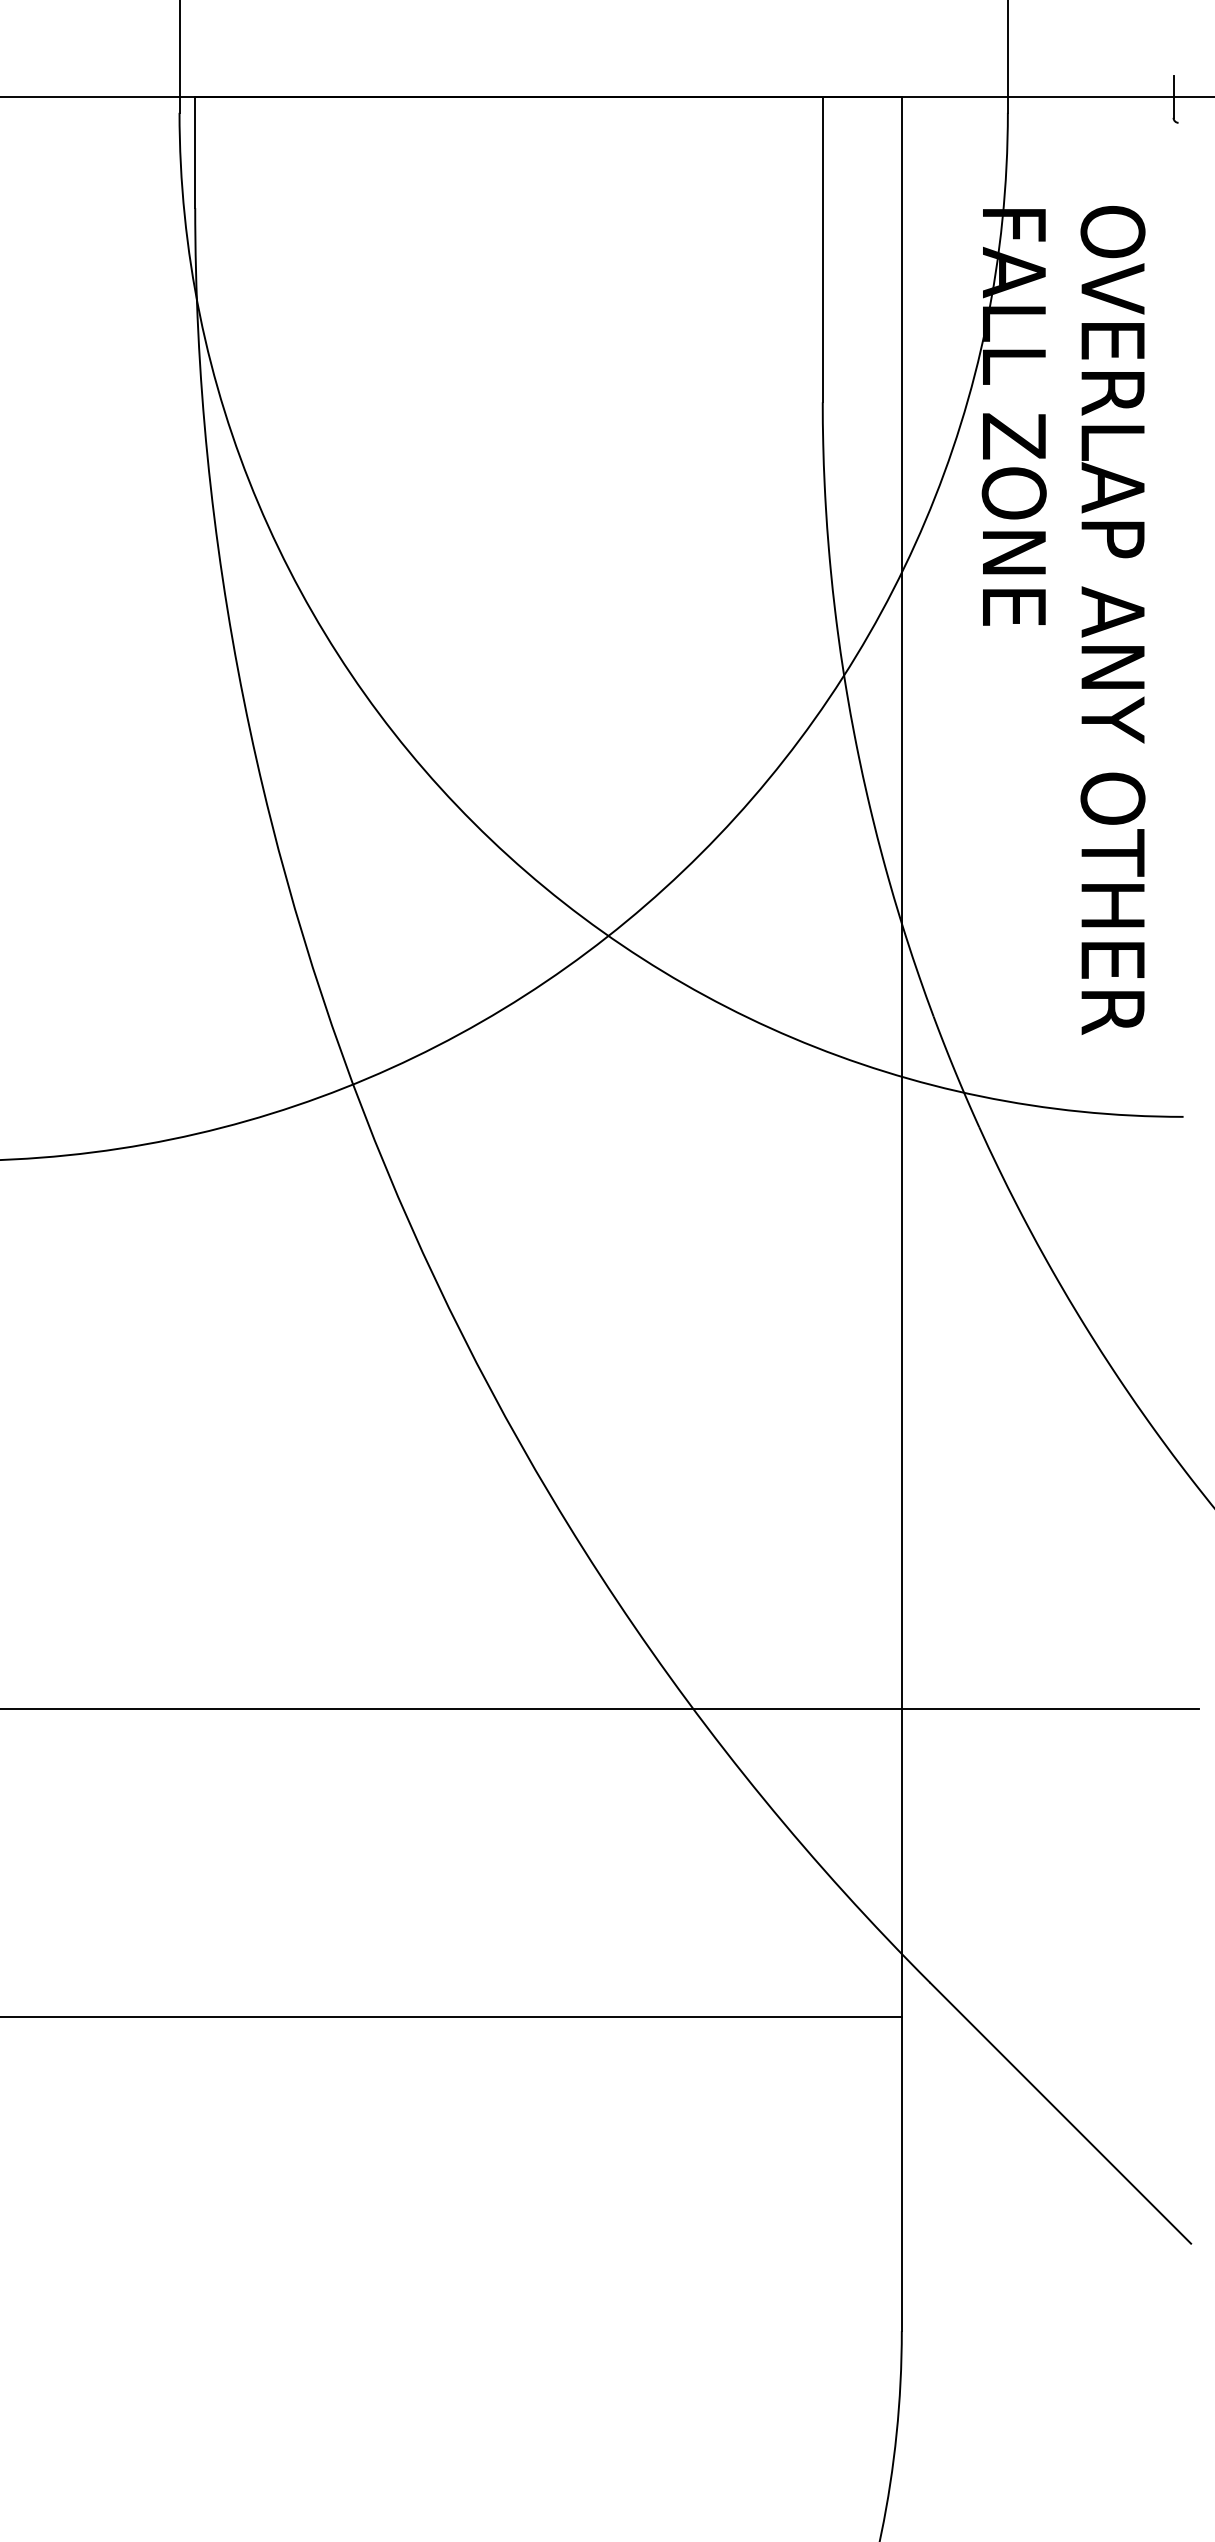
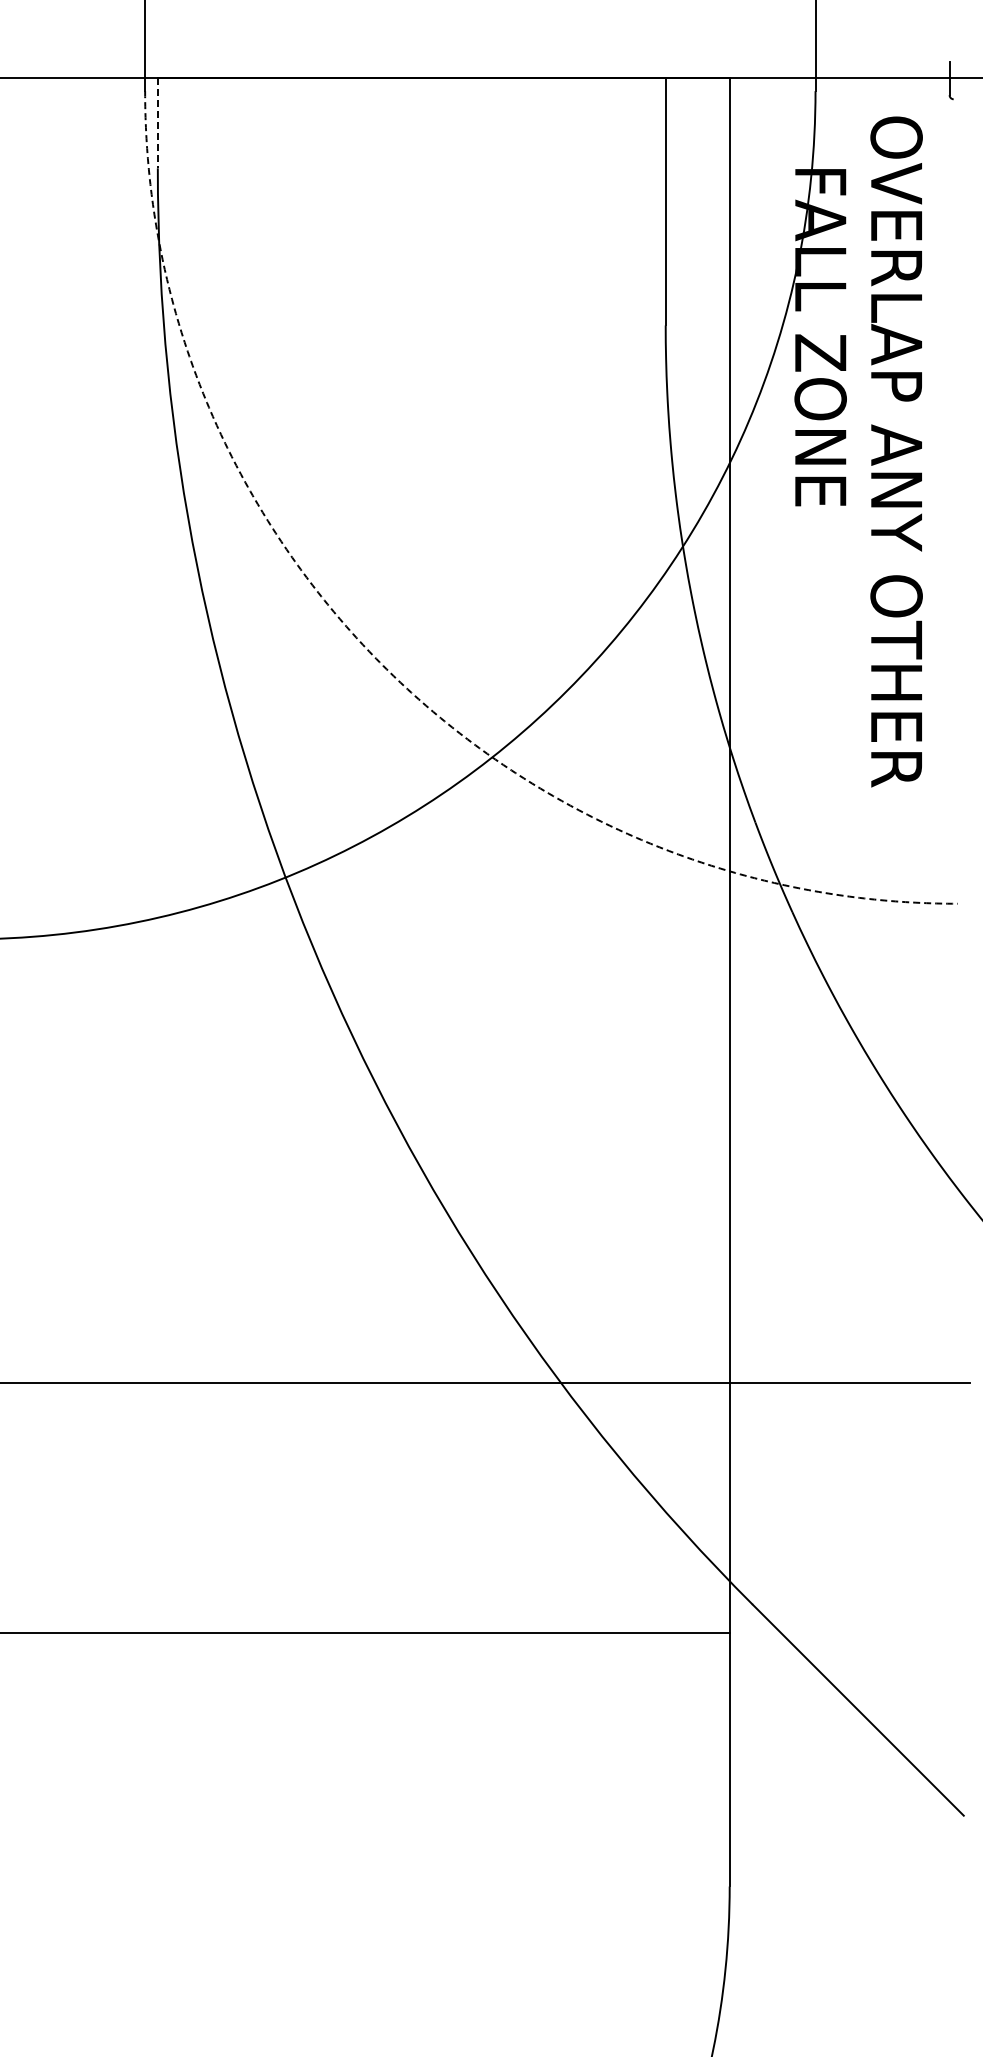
line: (194, 152) -> (157, 123), solid -> dashed
text: (1112, 619) -> (896, 451), moved
arc: (474, 822) -> (383, 665), solid -> dashed

